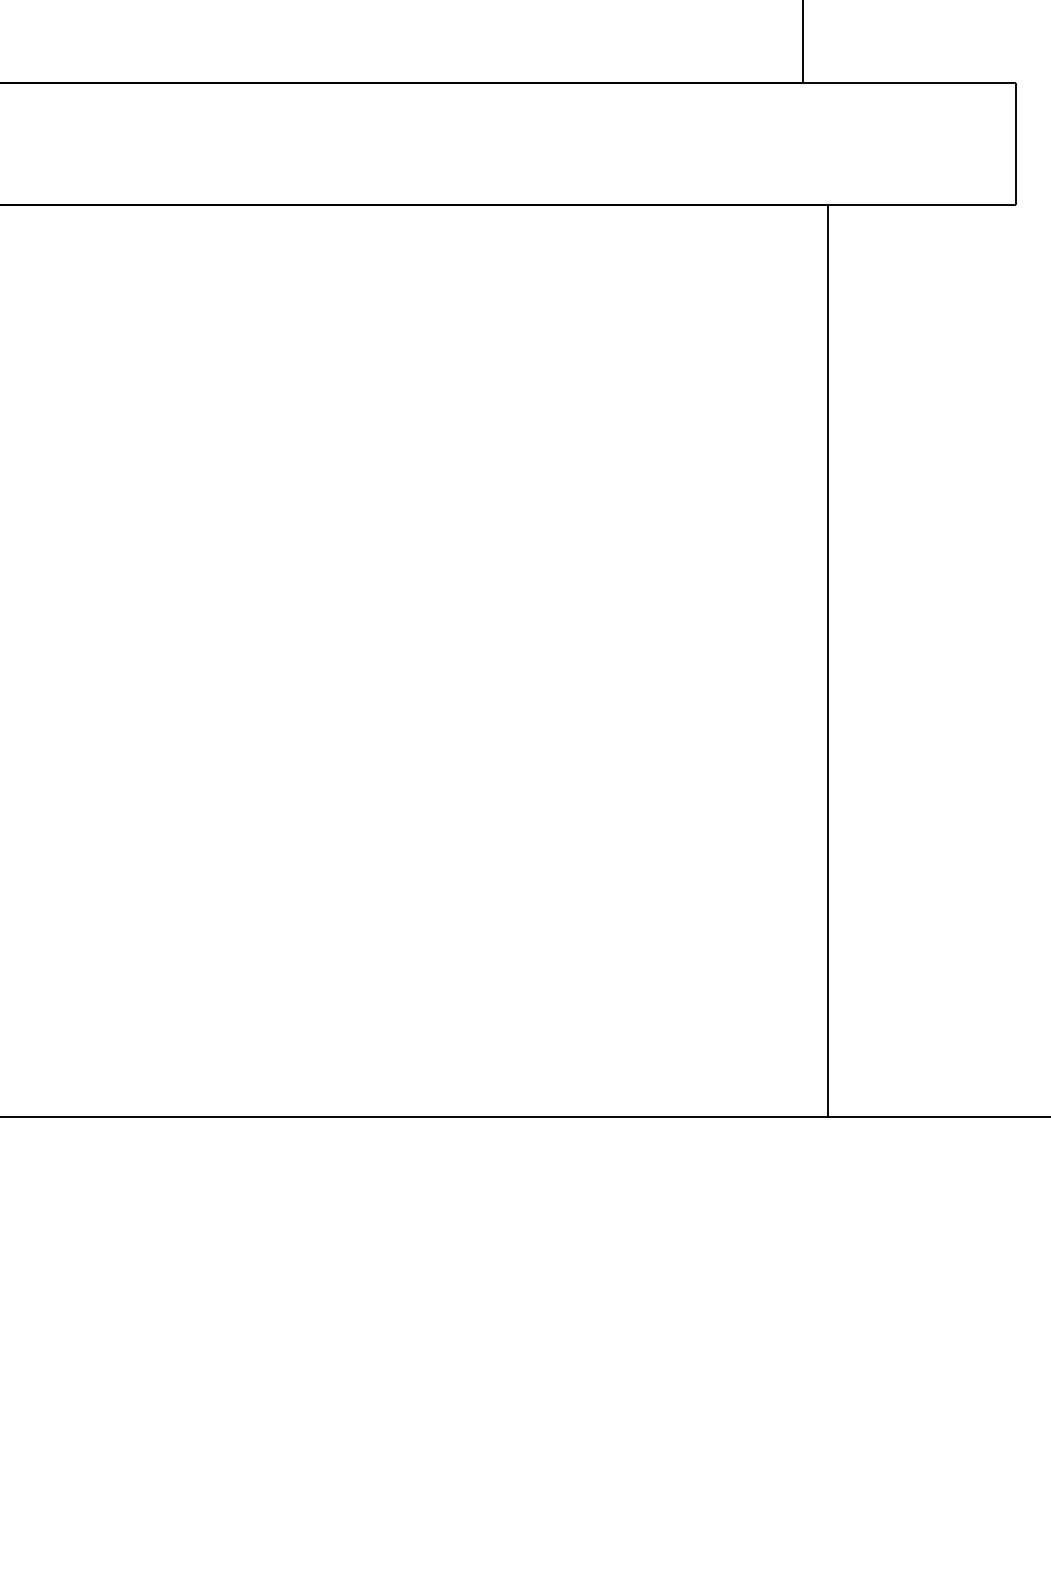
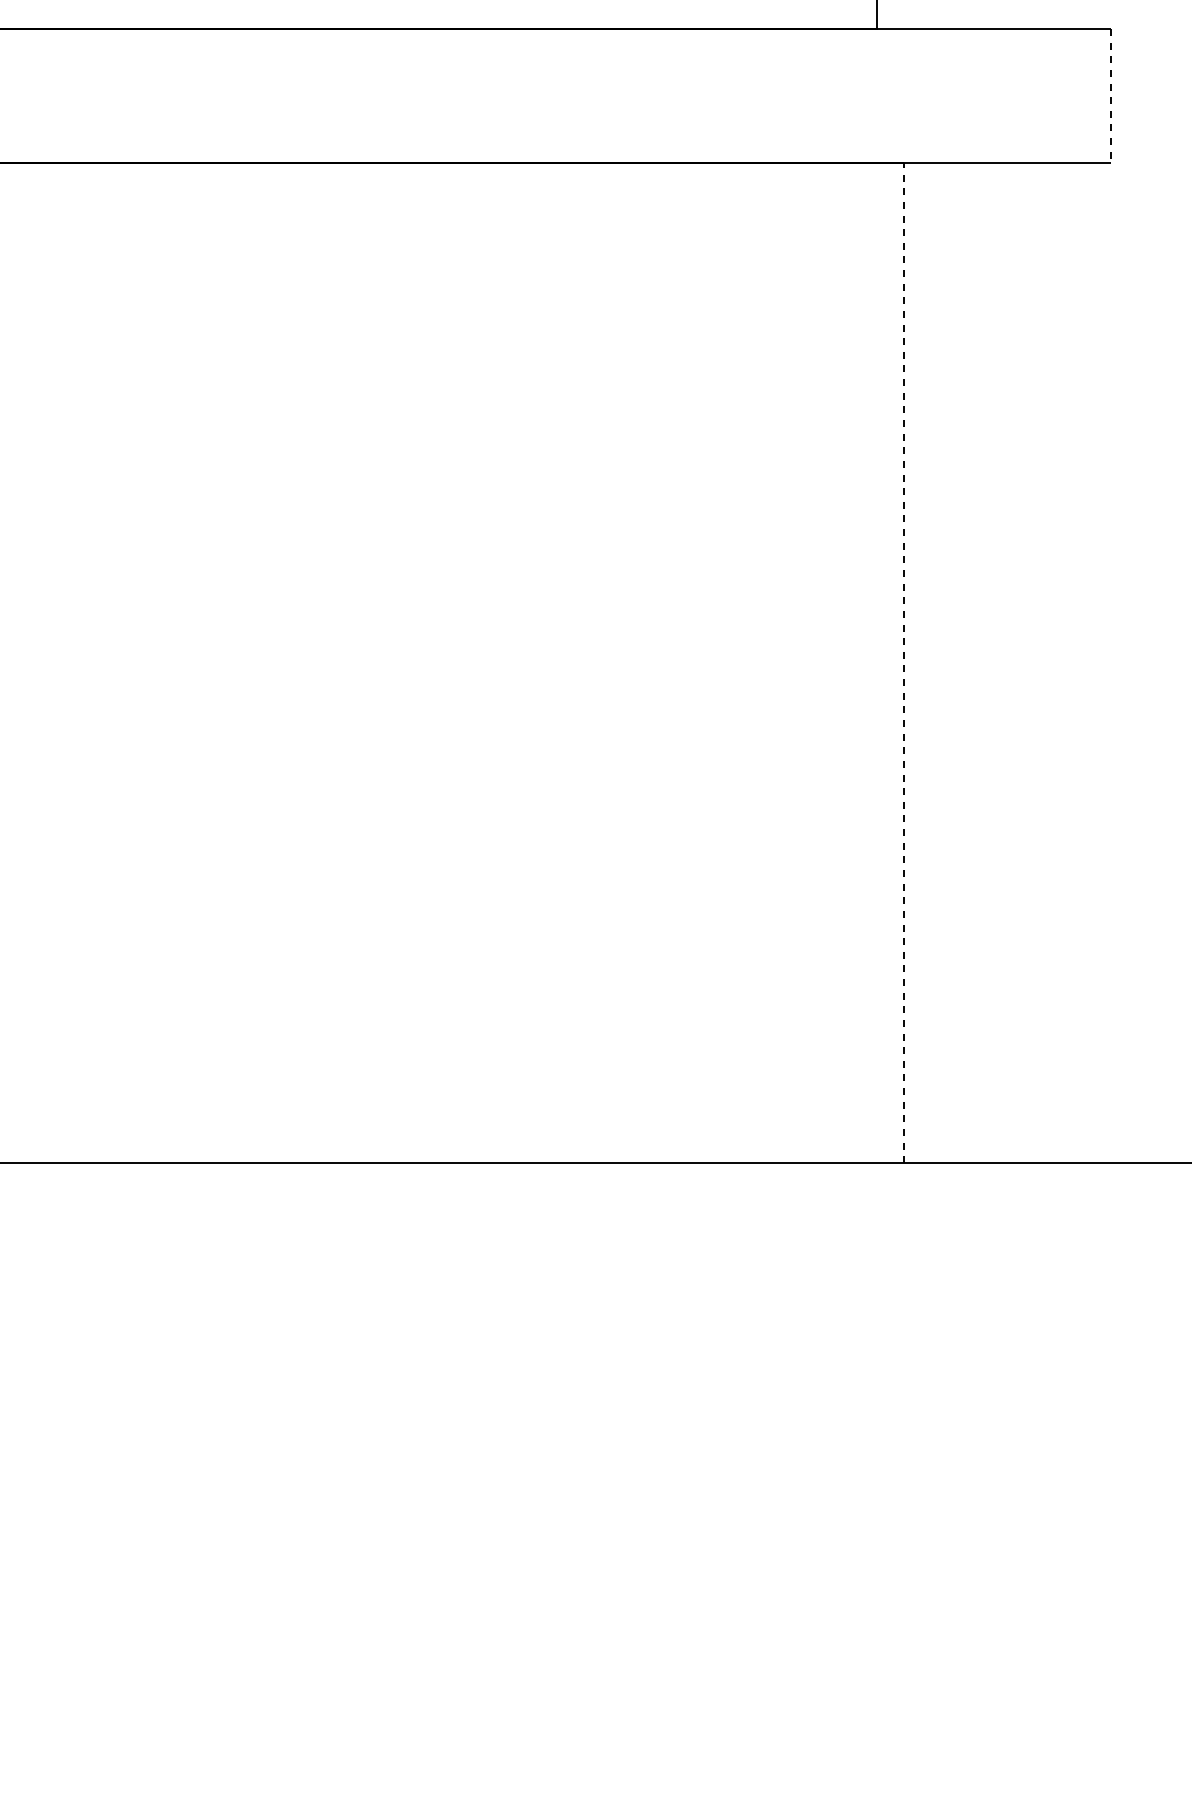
line: (1016, 144) -> (1111, 96), solid -> dashed
line: (827, 660) -> (904, 662), solid -> dashed

